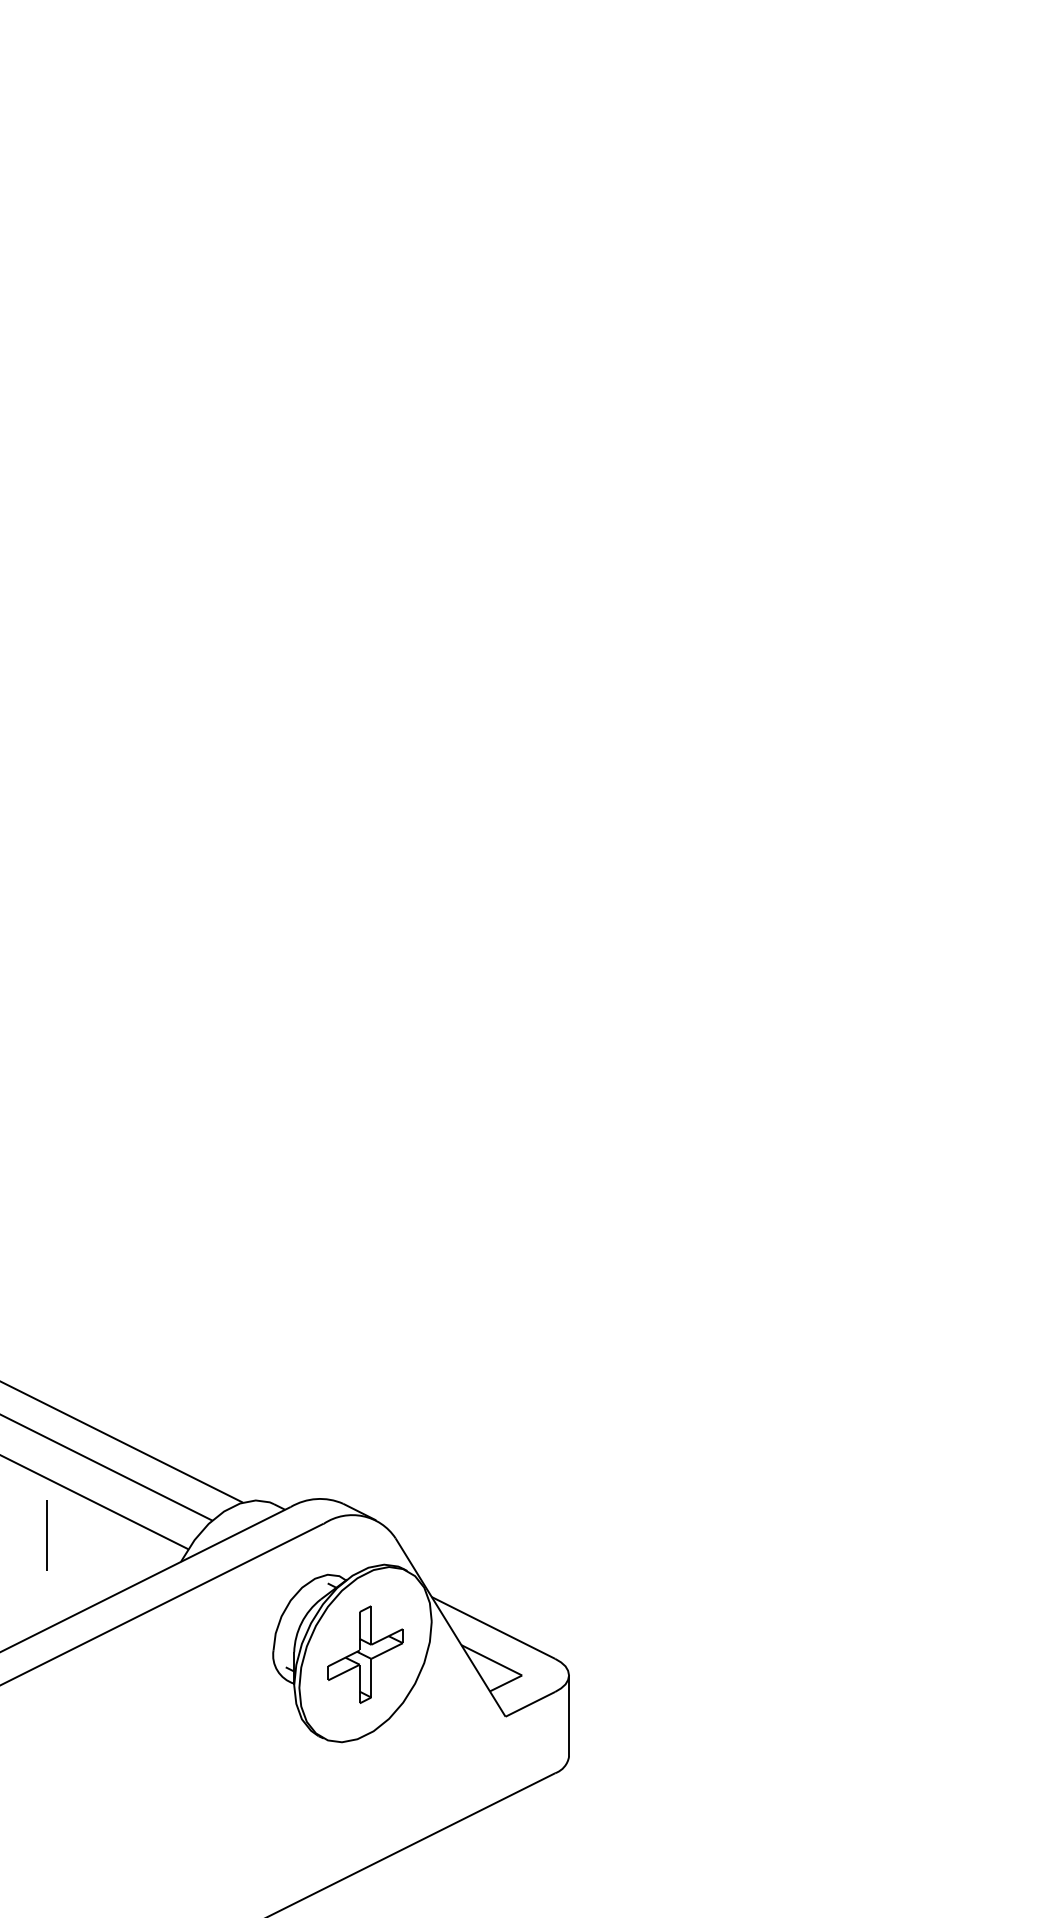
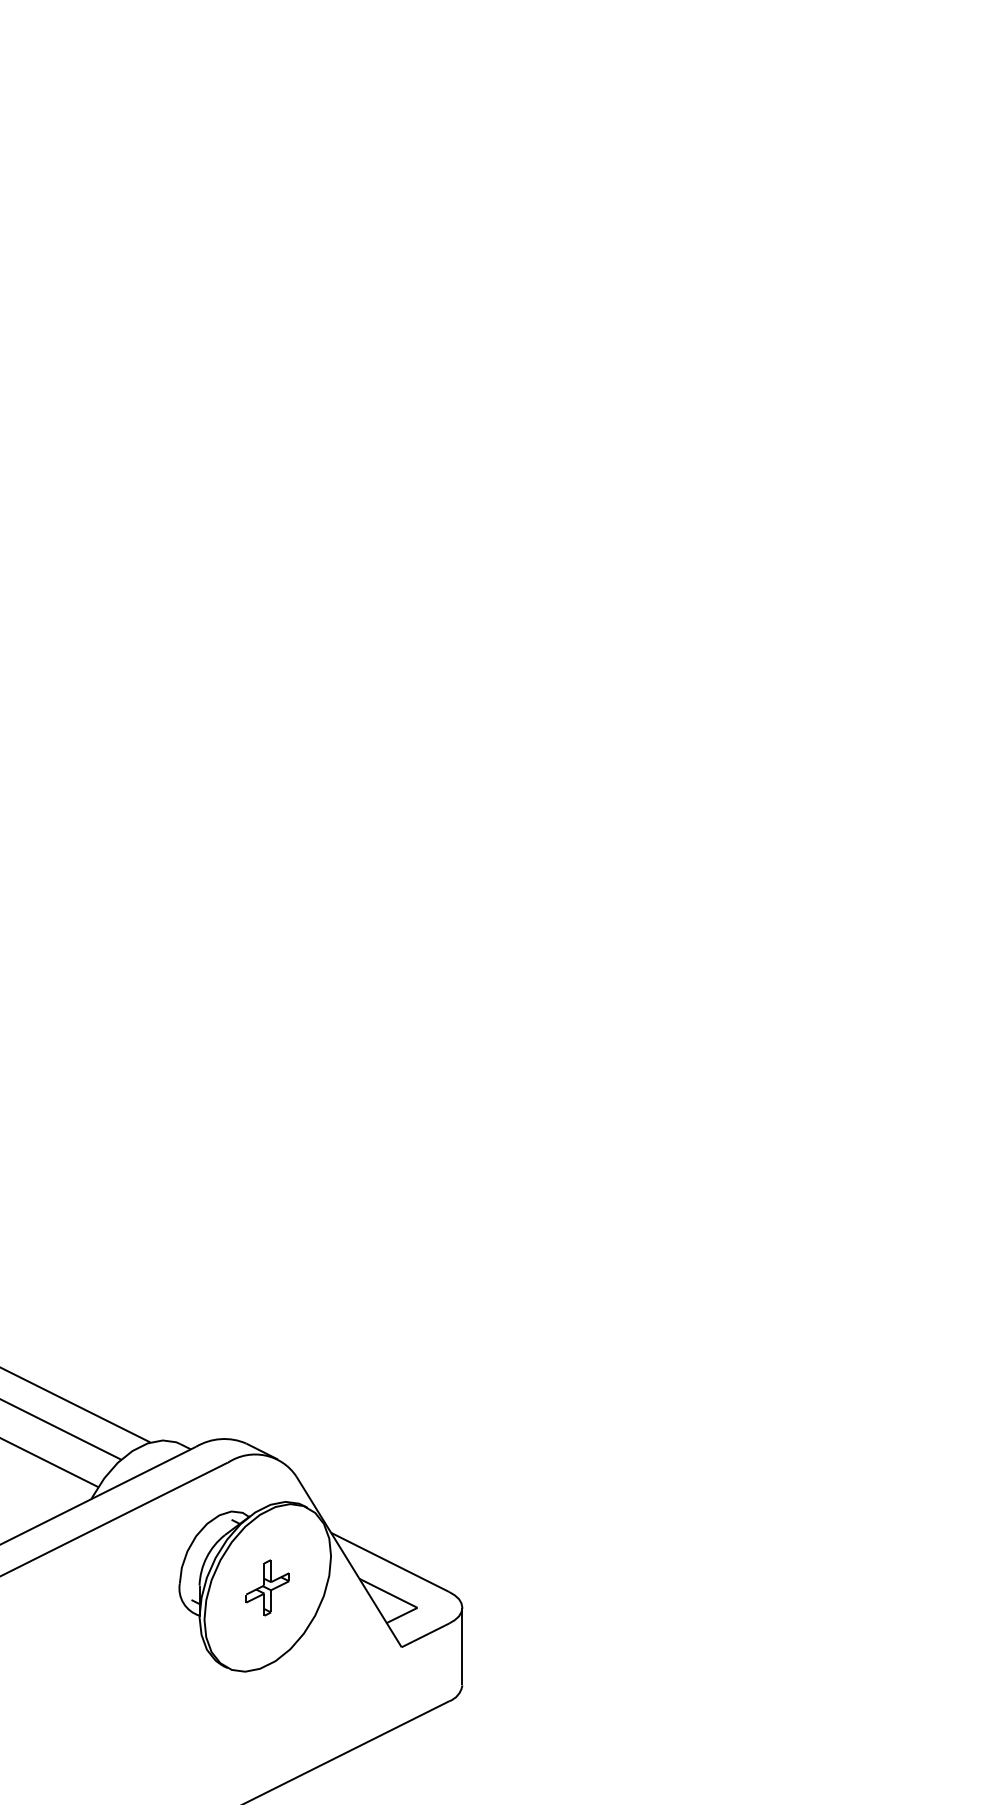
part: (365, 1654) -> (267, 1587), size x0.6

